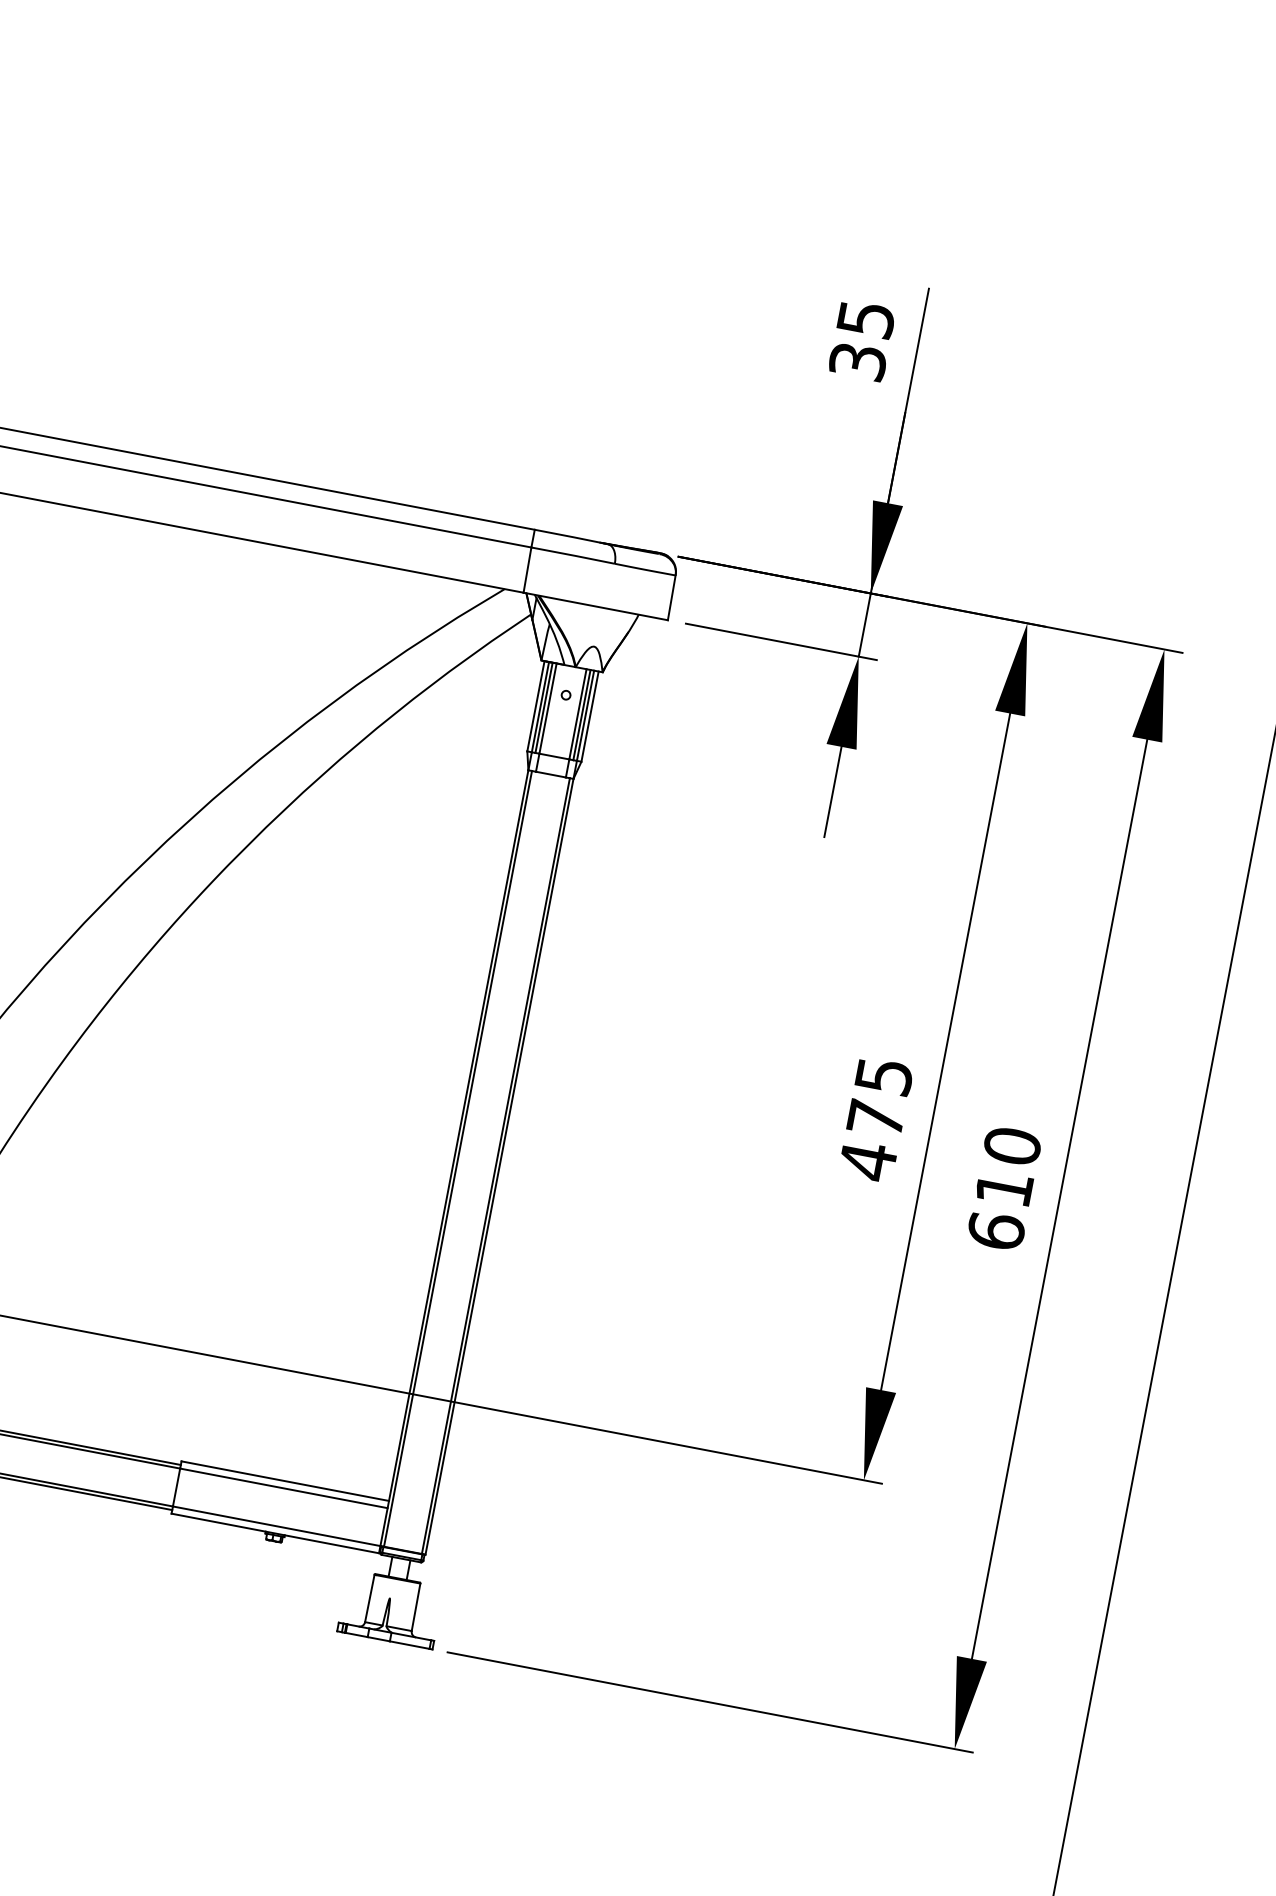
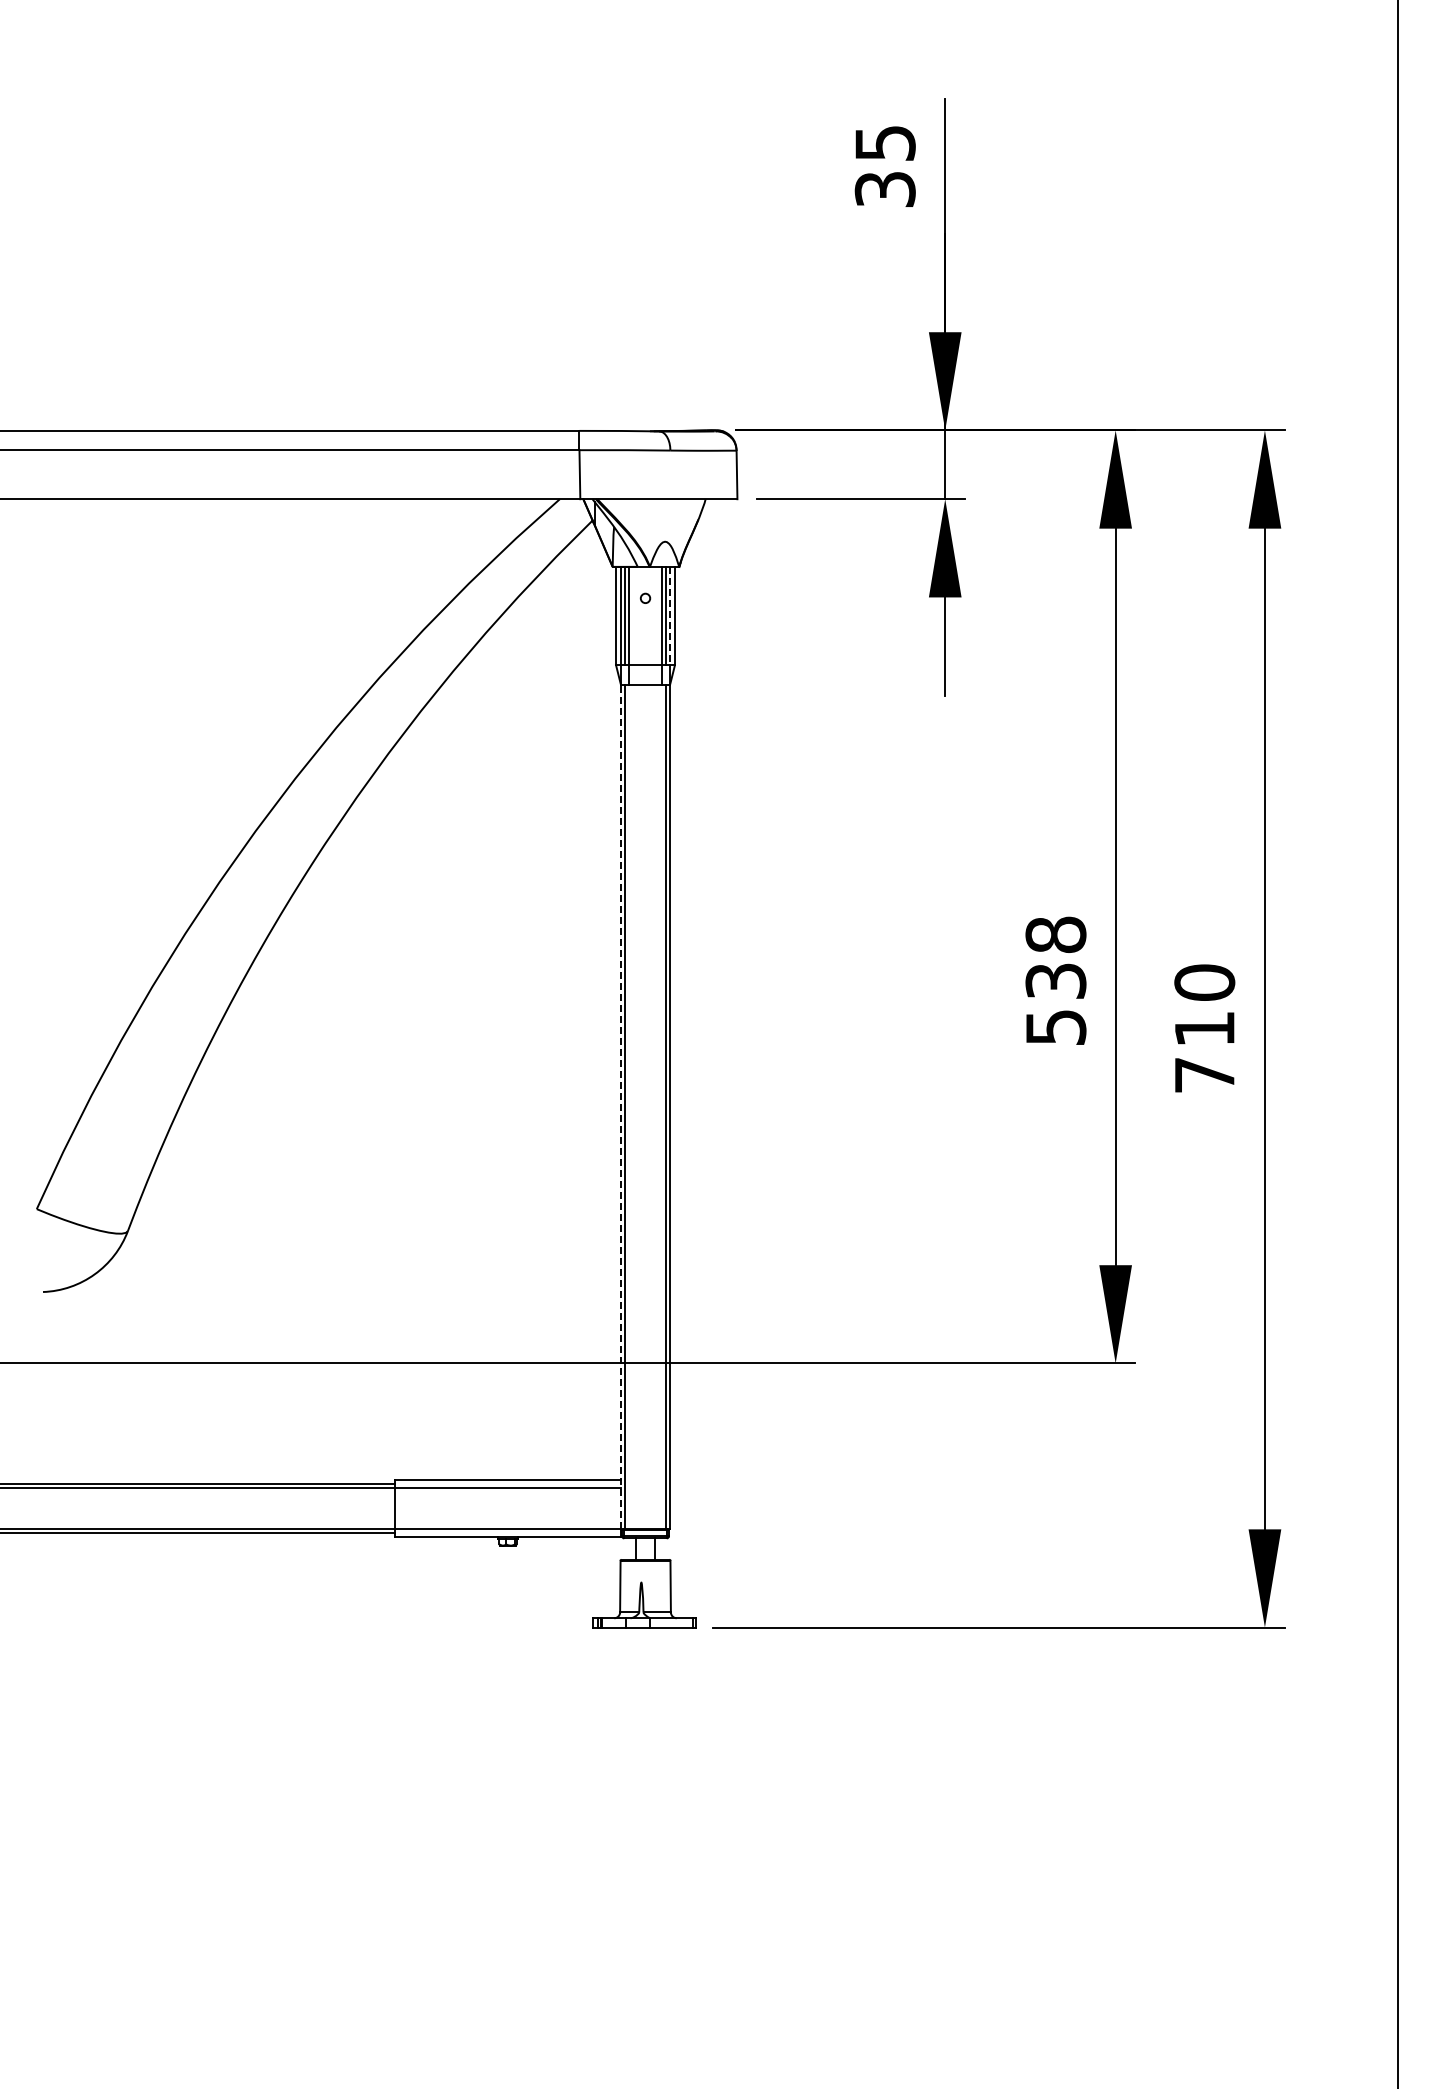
line: (585, 716) -> (670, 616), solid -> dashed
text: (875, 1118) -> (1055, 981), 475 -> 538
line: (454, 1157) -> (620, 1106), solid -> dashed
text: (996, 1230) -> (1204, 1074), 610 -> 710

